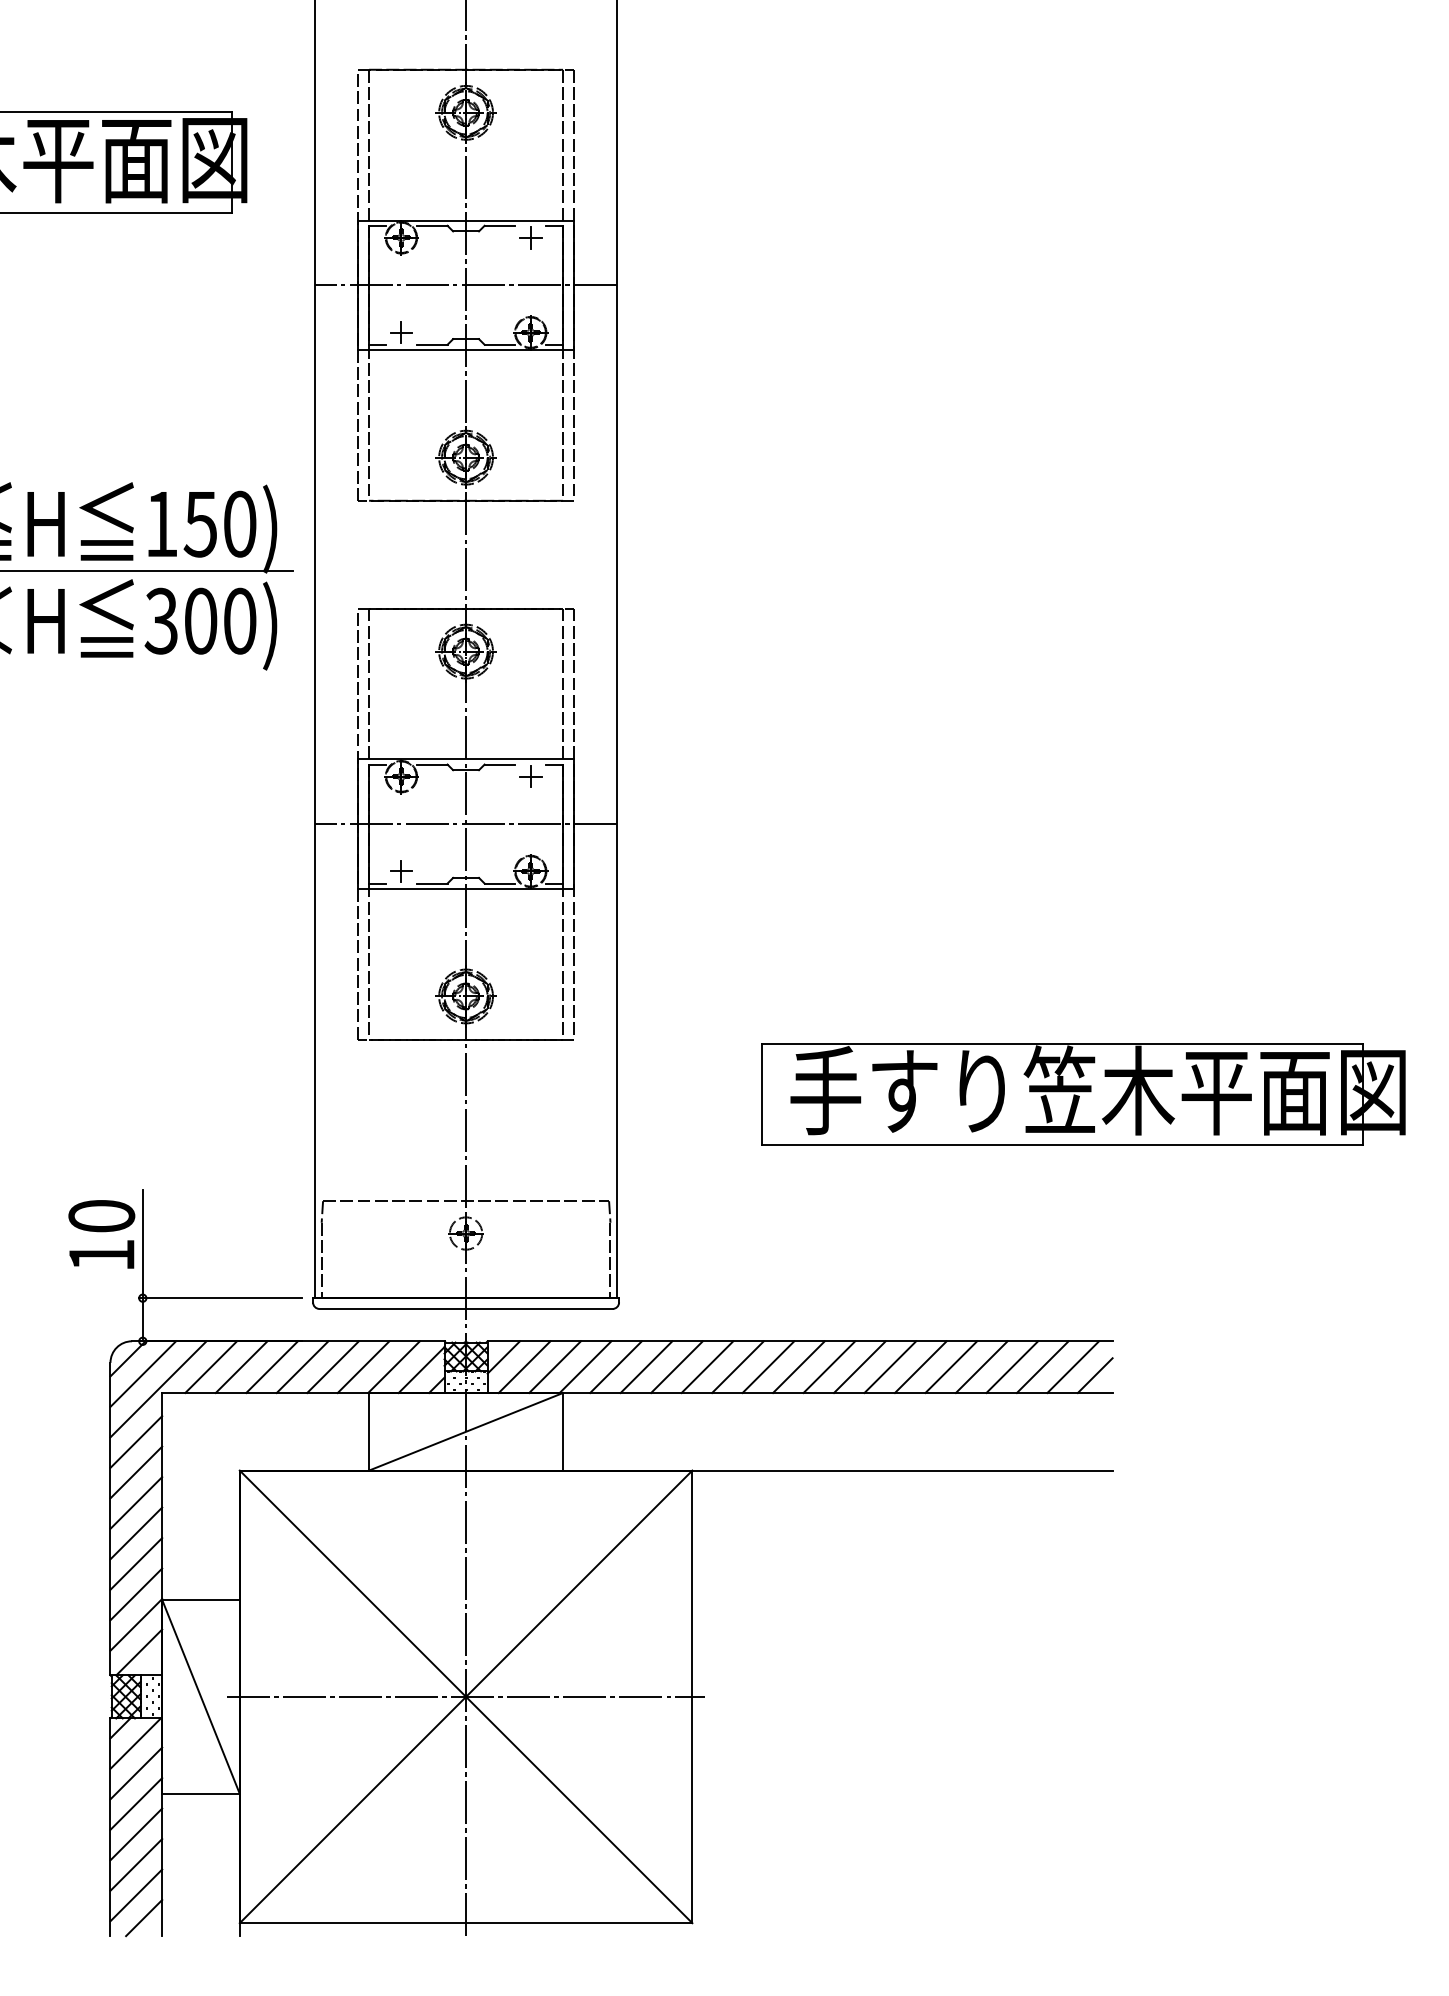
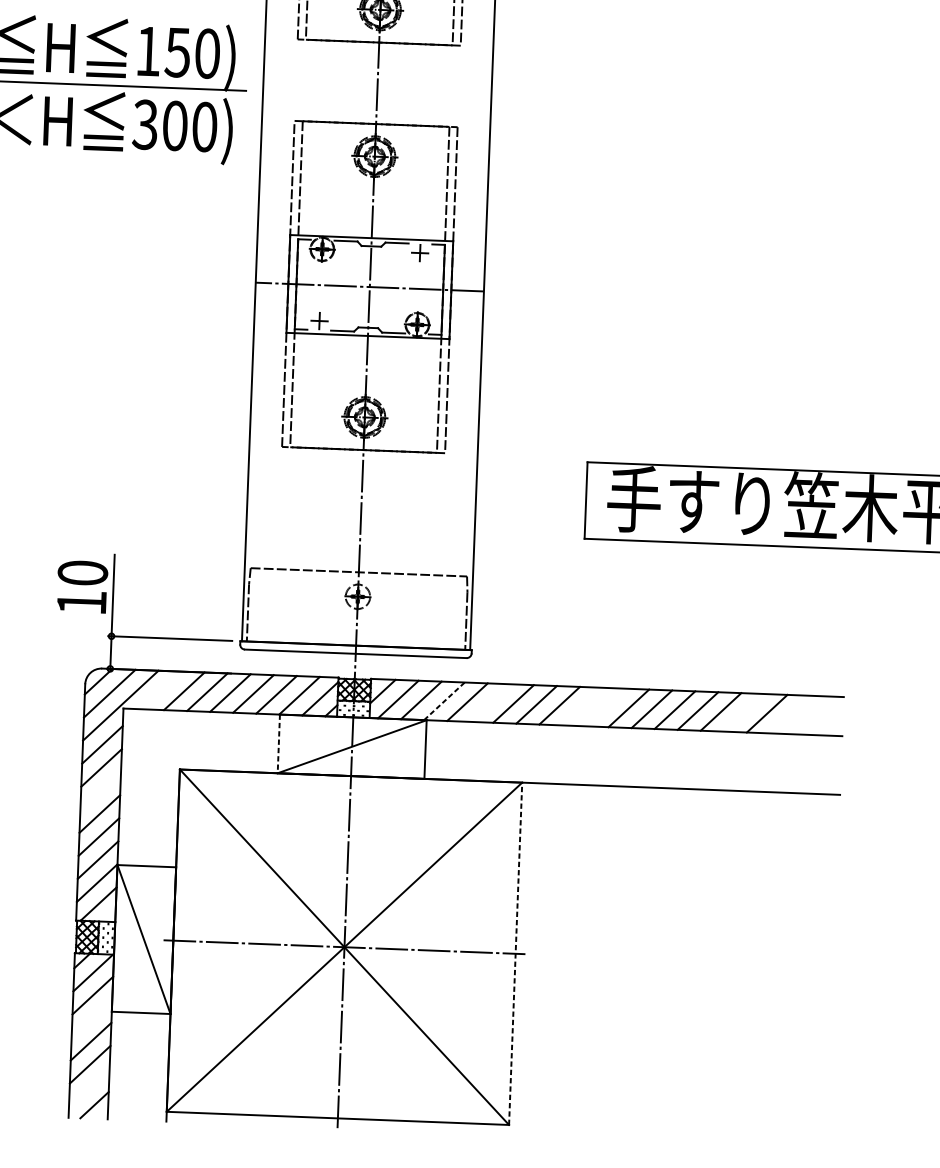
line: (211, 1367) -> (161, 690), removed
line: (585, 1367) -> (444, 701), solid -> dashed
line: (646, 1367) -> (490, 703), removed
line: (768, 1367) -> (582, 706), removed
line: (798, 1367) -> (605, 707), removed
line: (981, 1367) -> (743, 713), removed
line: (1042, 1367) -> (790, 714), removed
line: (1073, 1367) -> (813, 715), removed
line: (1094, 1375) -> (829, 722), removed
line: (369, 1431) -> (279, 743), solid -> dashed
line: (136, 1502) -> (100, 790), removed
line: (692, 1696) -> (515, 953), solid -> dashed
line: (136, 1803) -> (92, 1018), removed
line: (136, 1895) -> (89, 1087), removed

